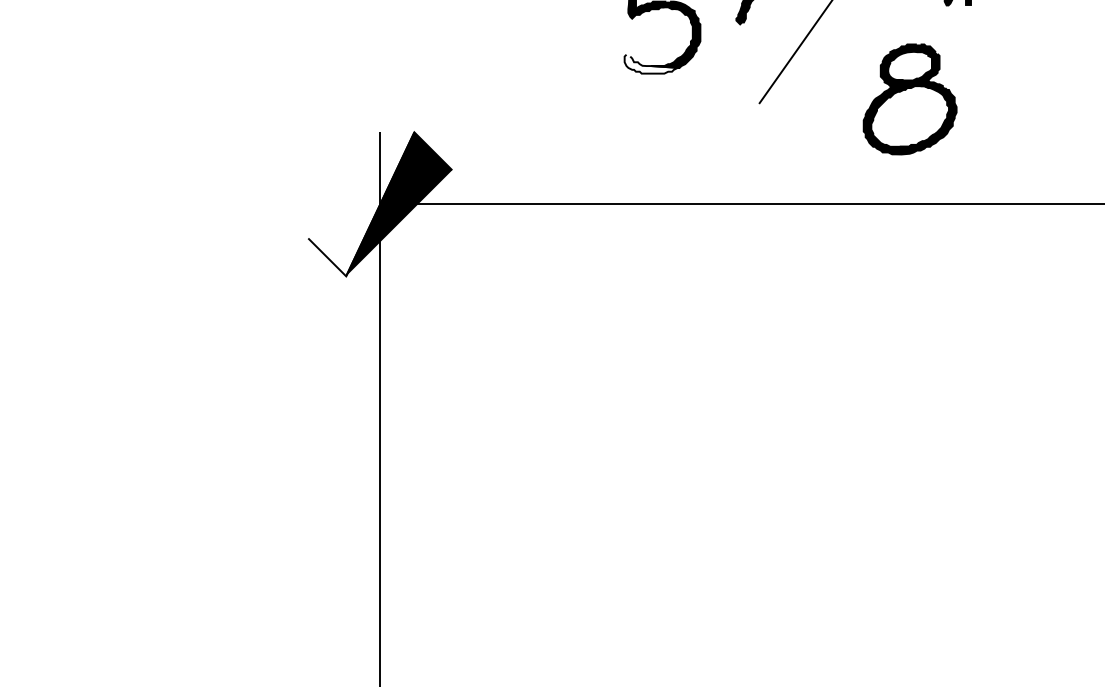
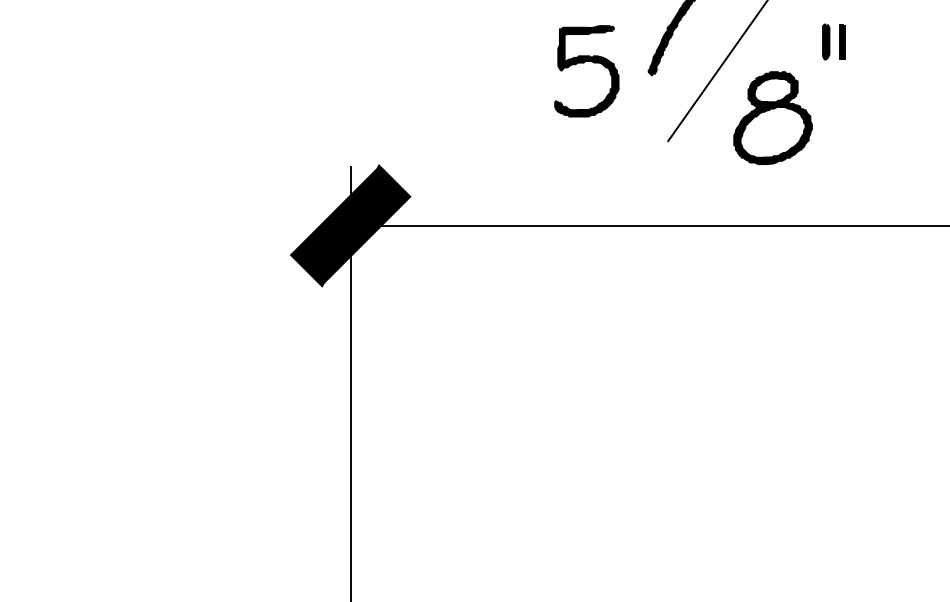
fill: (652, 64) -> (578, 108), added
part: (909, 99) -> (772, 118), moved
fill: (360, 203) -> (334, 225), added

